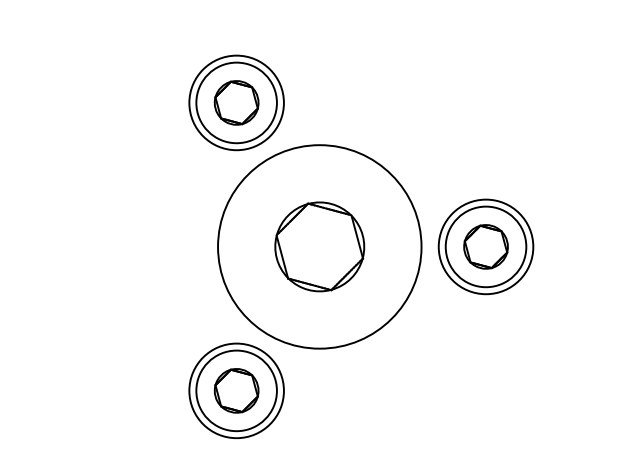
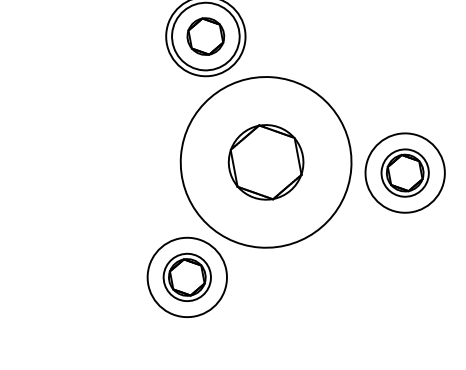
circle: (485, 246) -> (404, 172), size x0.7
circle: (236, 390) -> (187, 277), size x0.7

